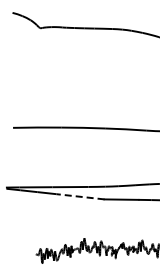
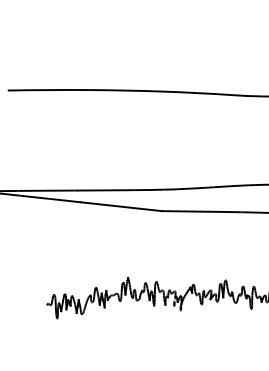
line: (80, 196) -> (121, 206), dashed -> solid

